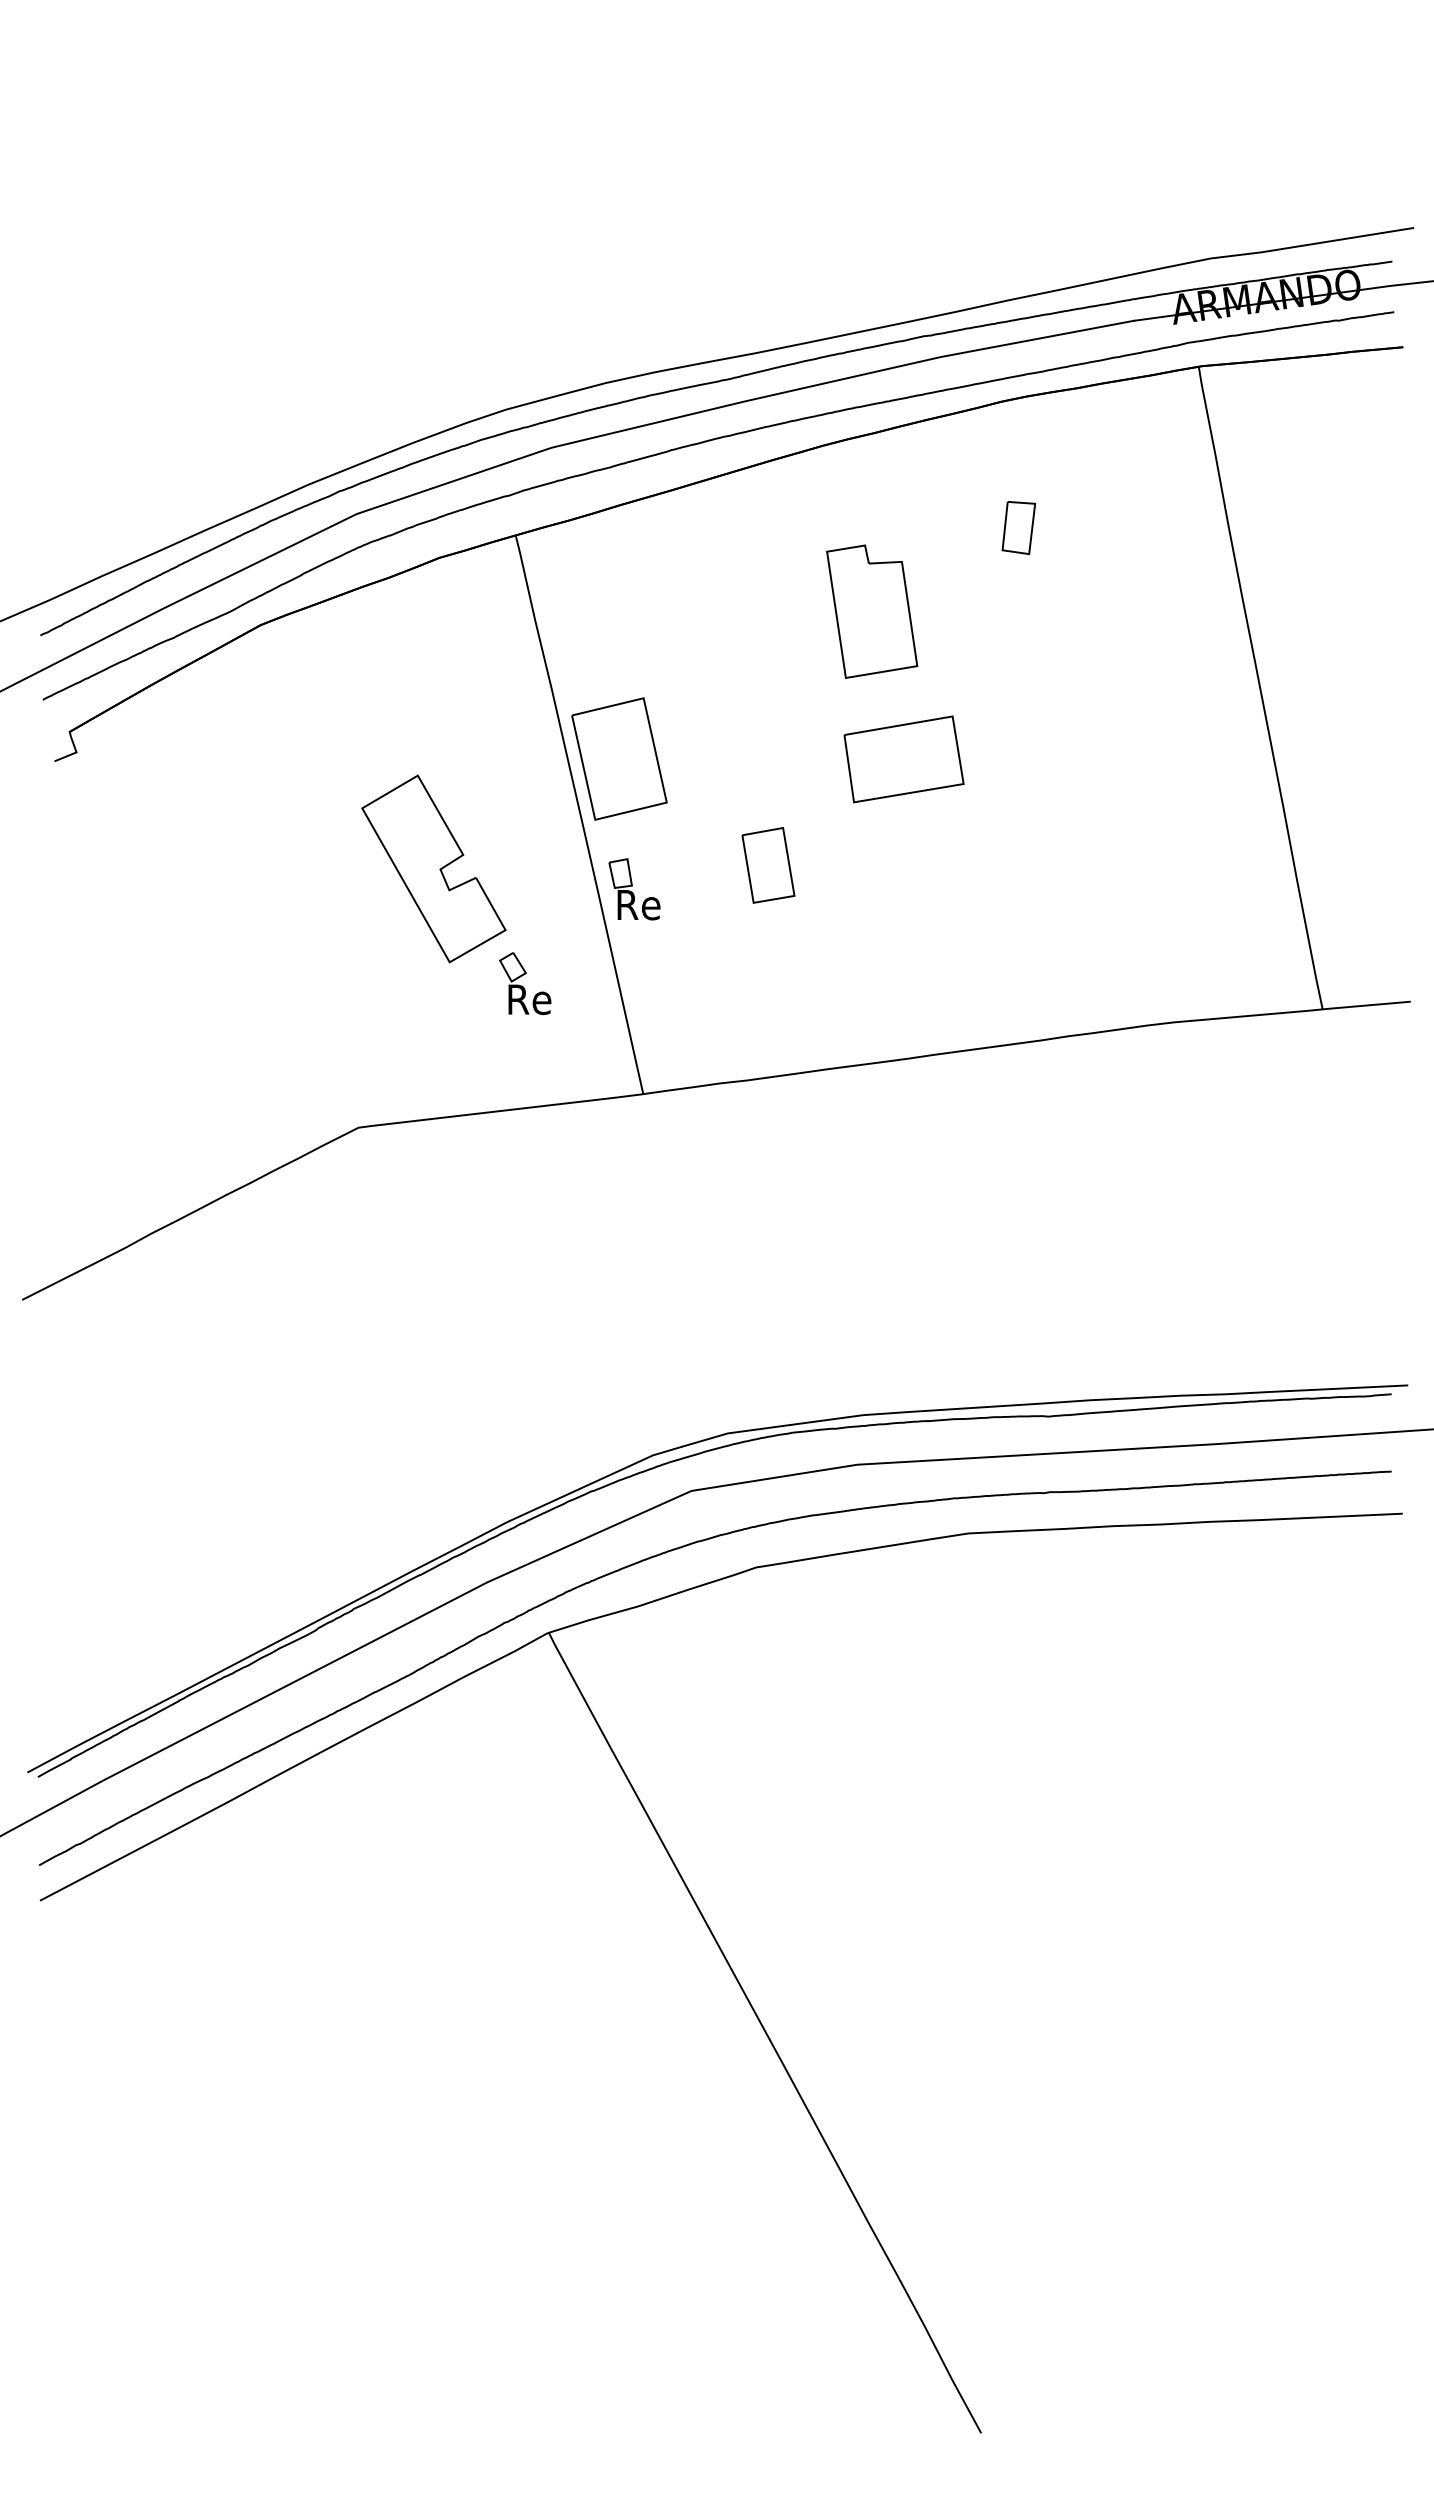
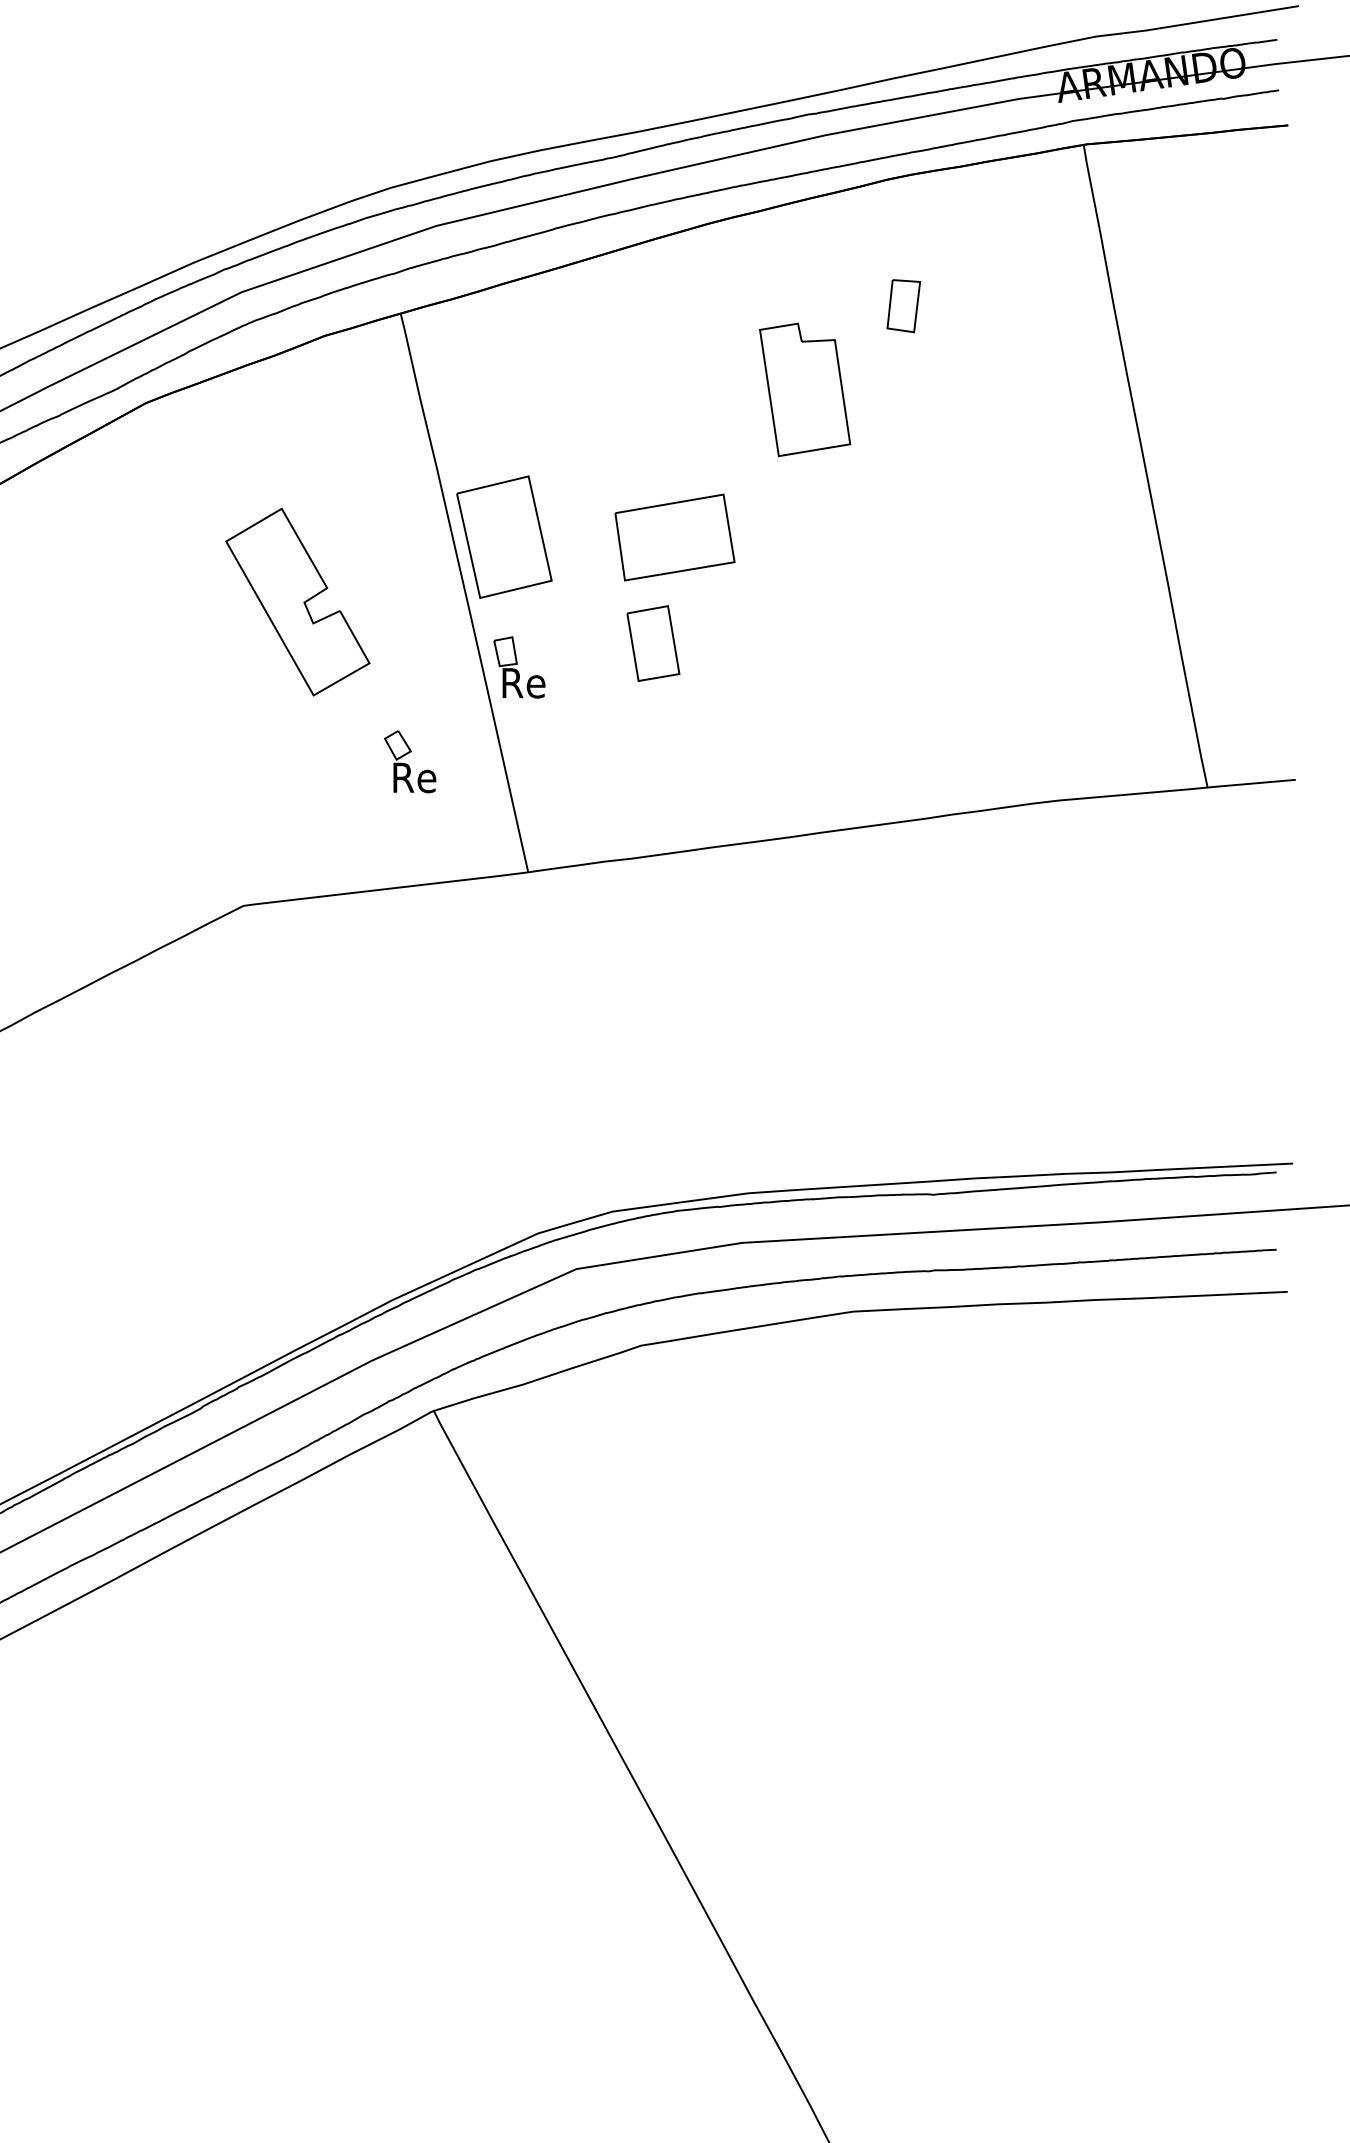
part: (872, 611) -> (805, 389), moved
part: (903, 759) -> (674, 537), moved
part: (433, 868) -> (297, 601), moved

